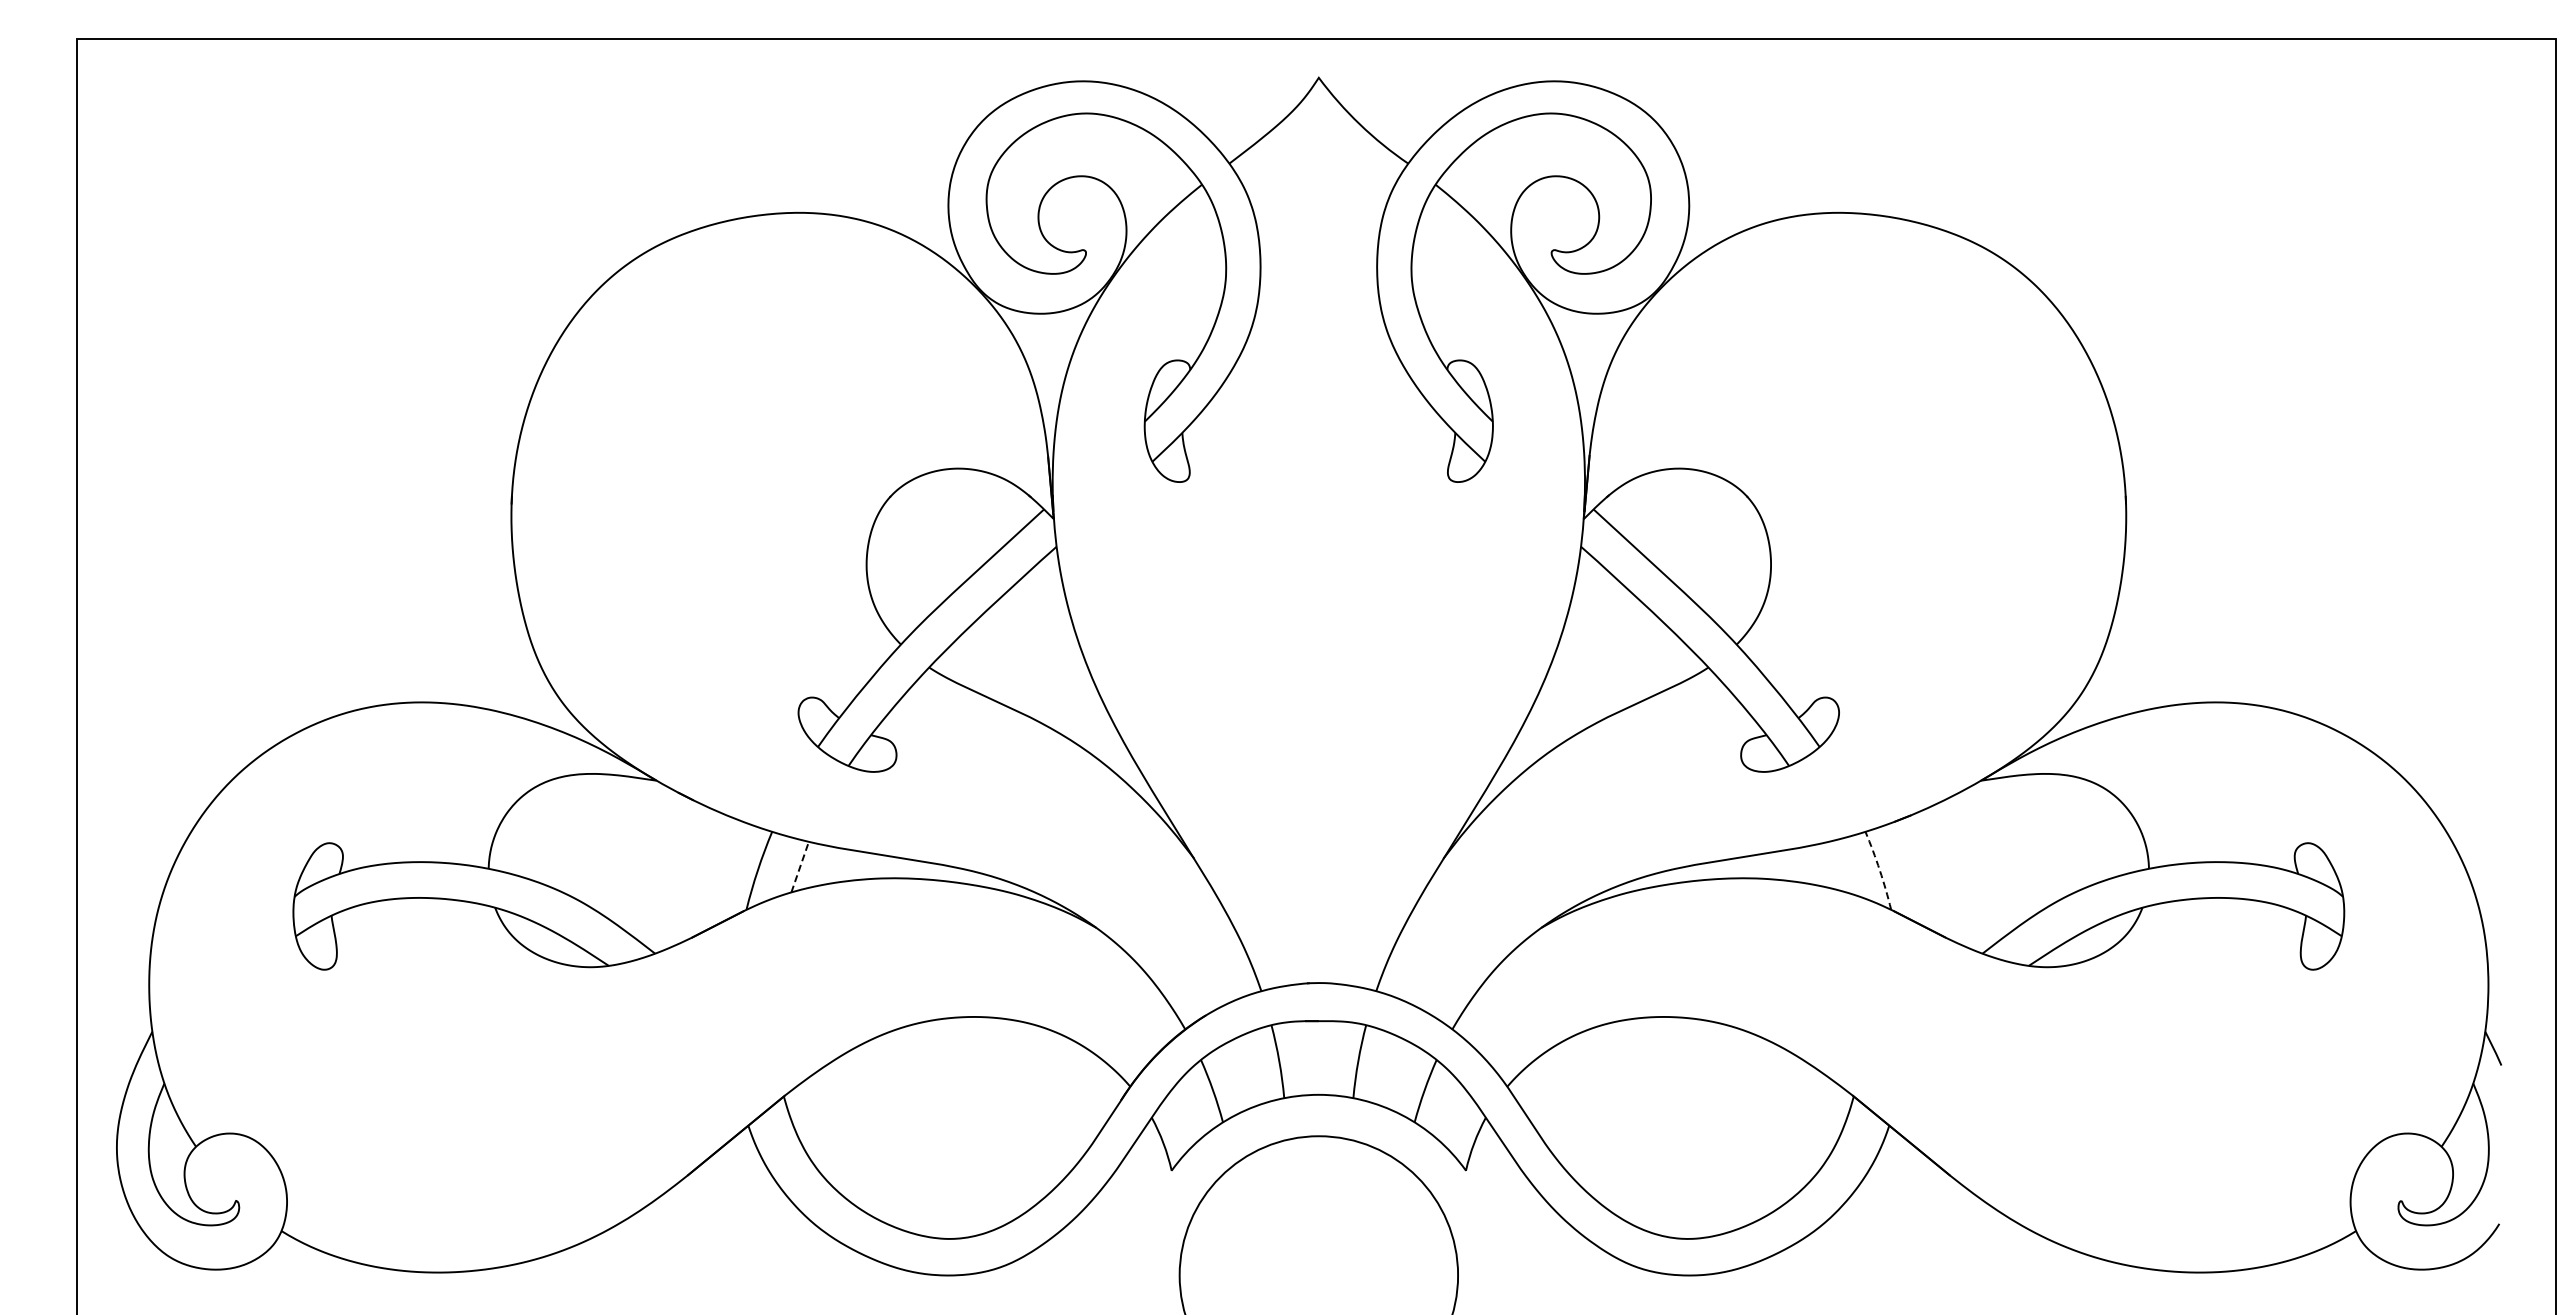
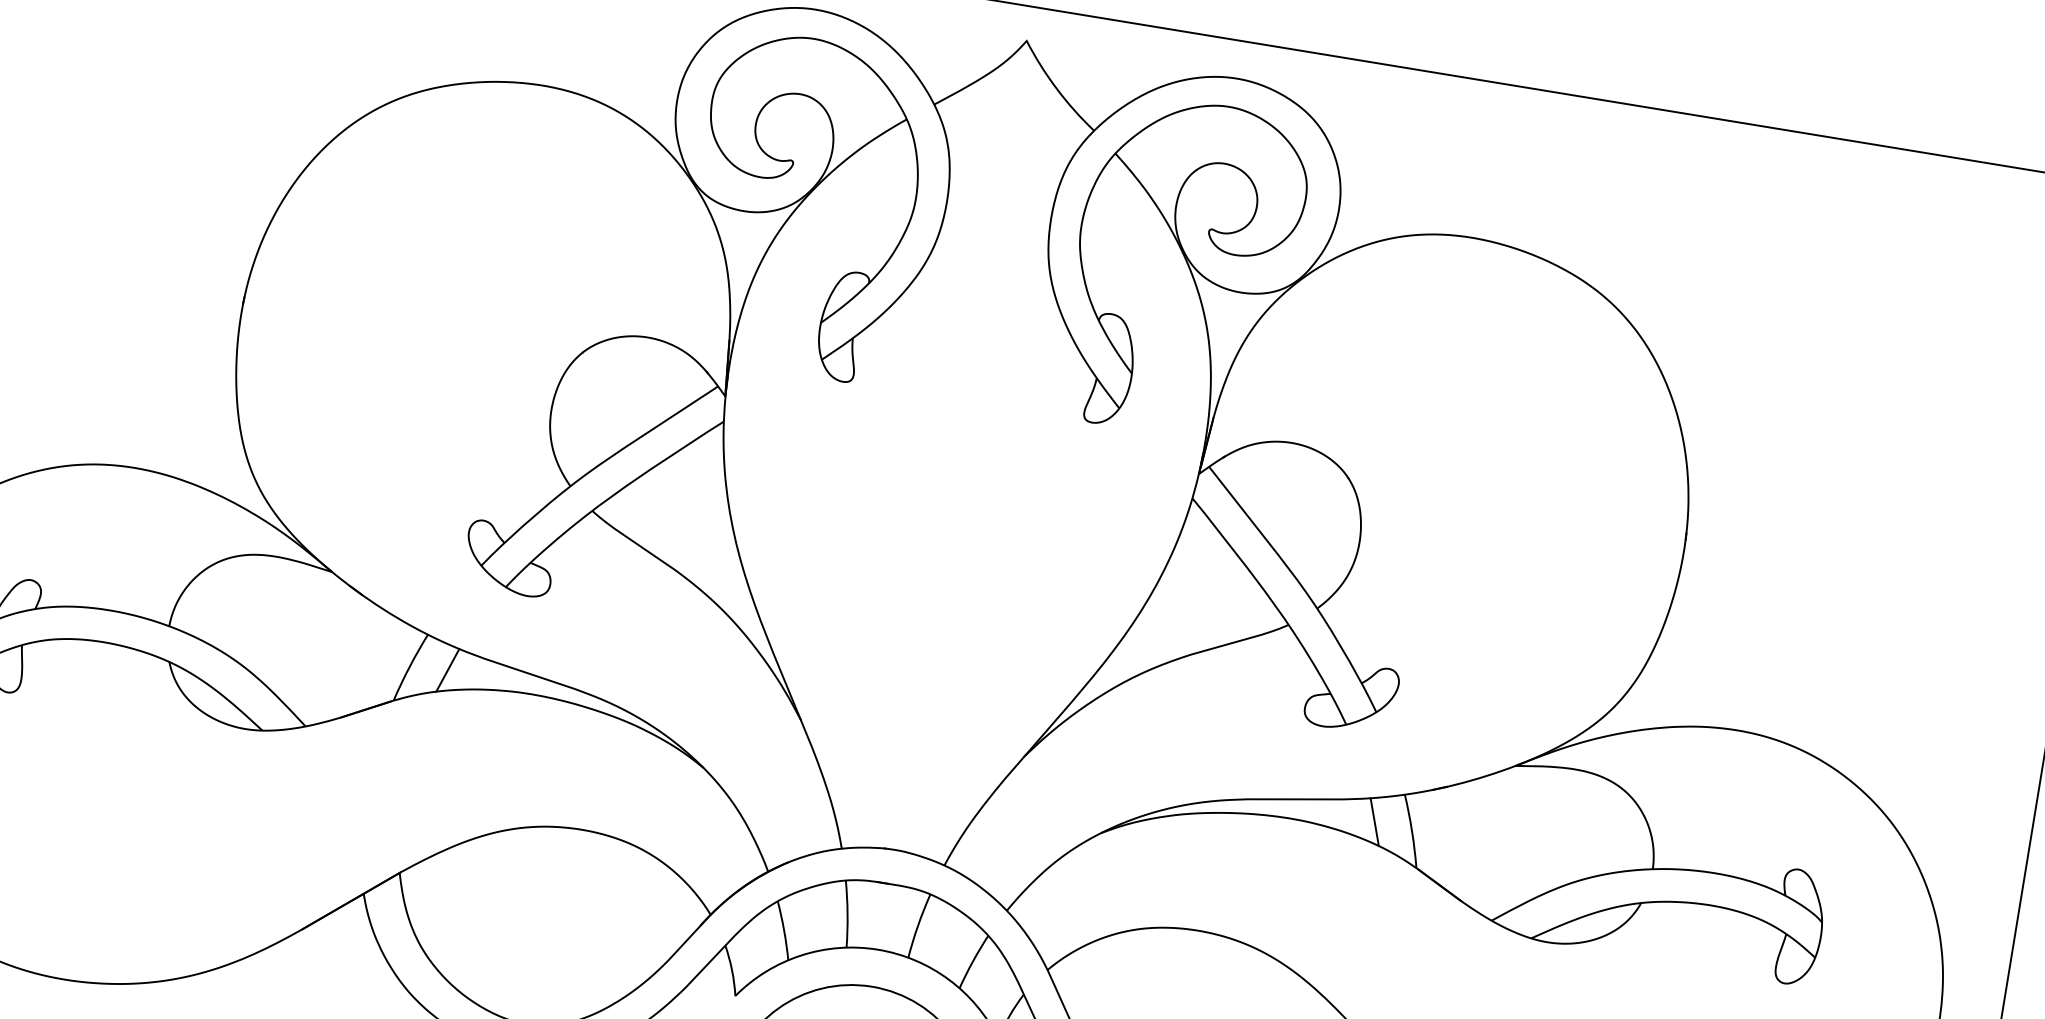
line: (1837, 866) -> (1374, 821), added
line: (800, 867) -> (448, 670), dashed -> solid
arc: (1879, 870) -> (1411, 831), dashed -> solid

